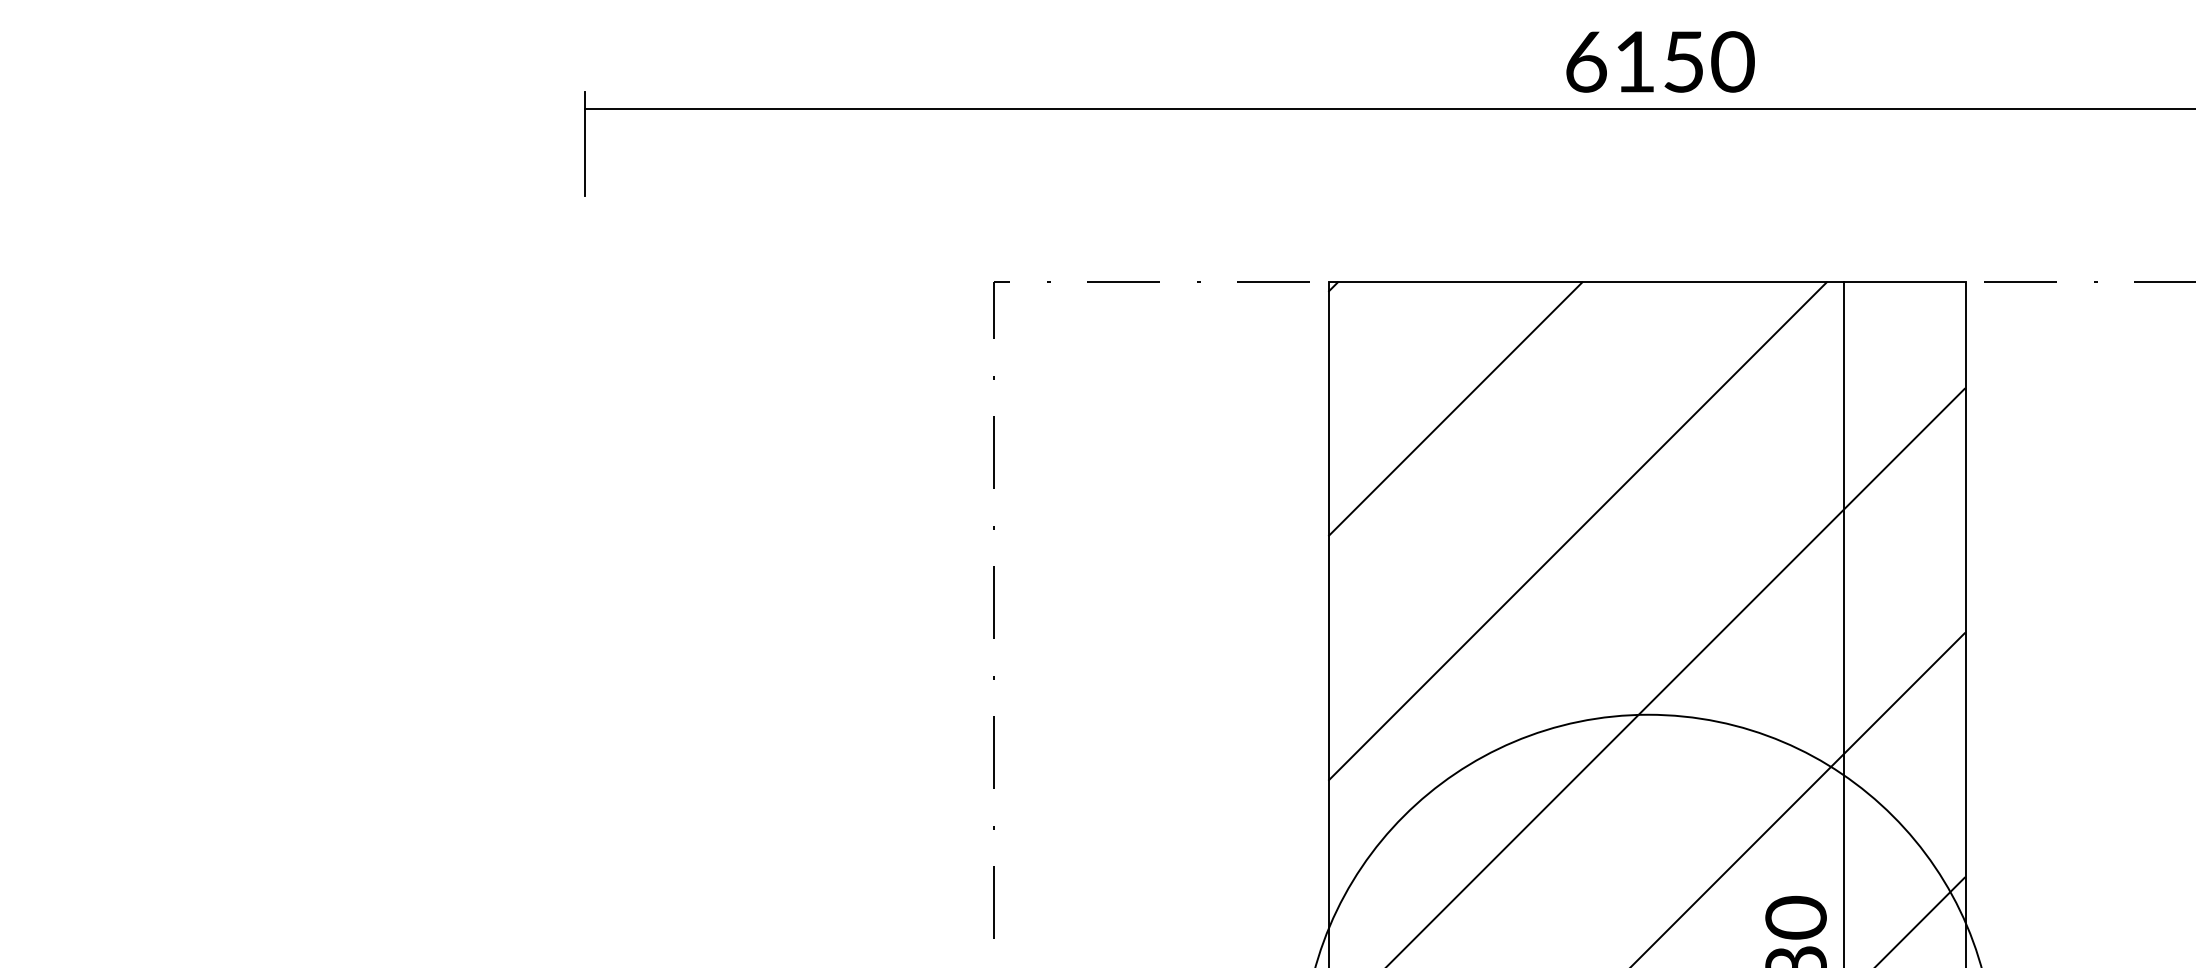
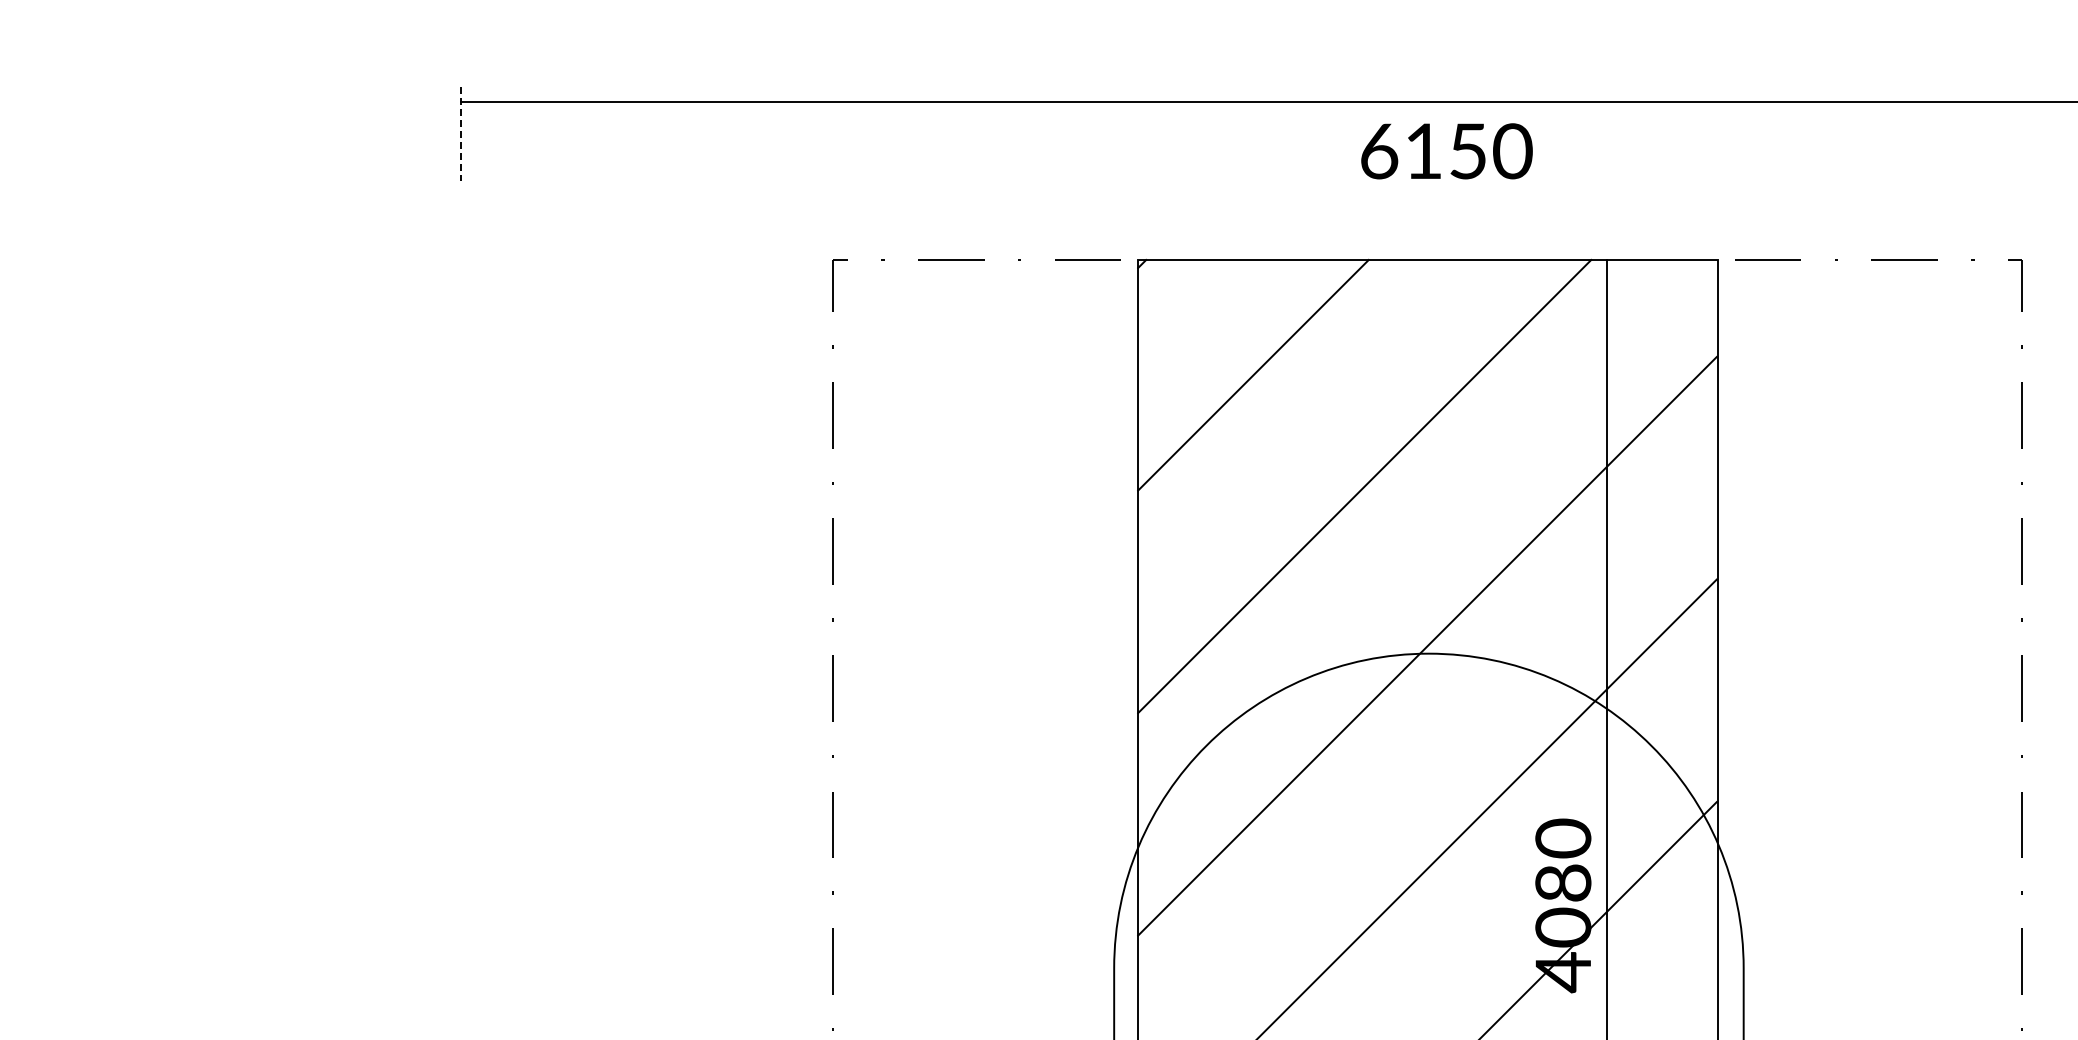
text: (1660, 62) -> (1446, 151), moved
line: (584, 144) -> (460, 134), solid -> dashed

